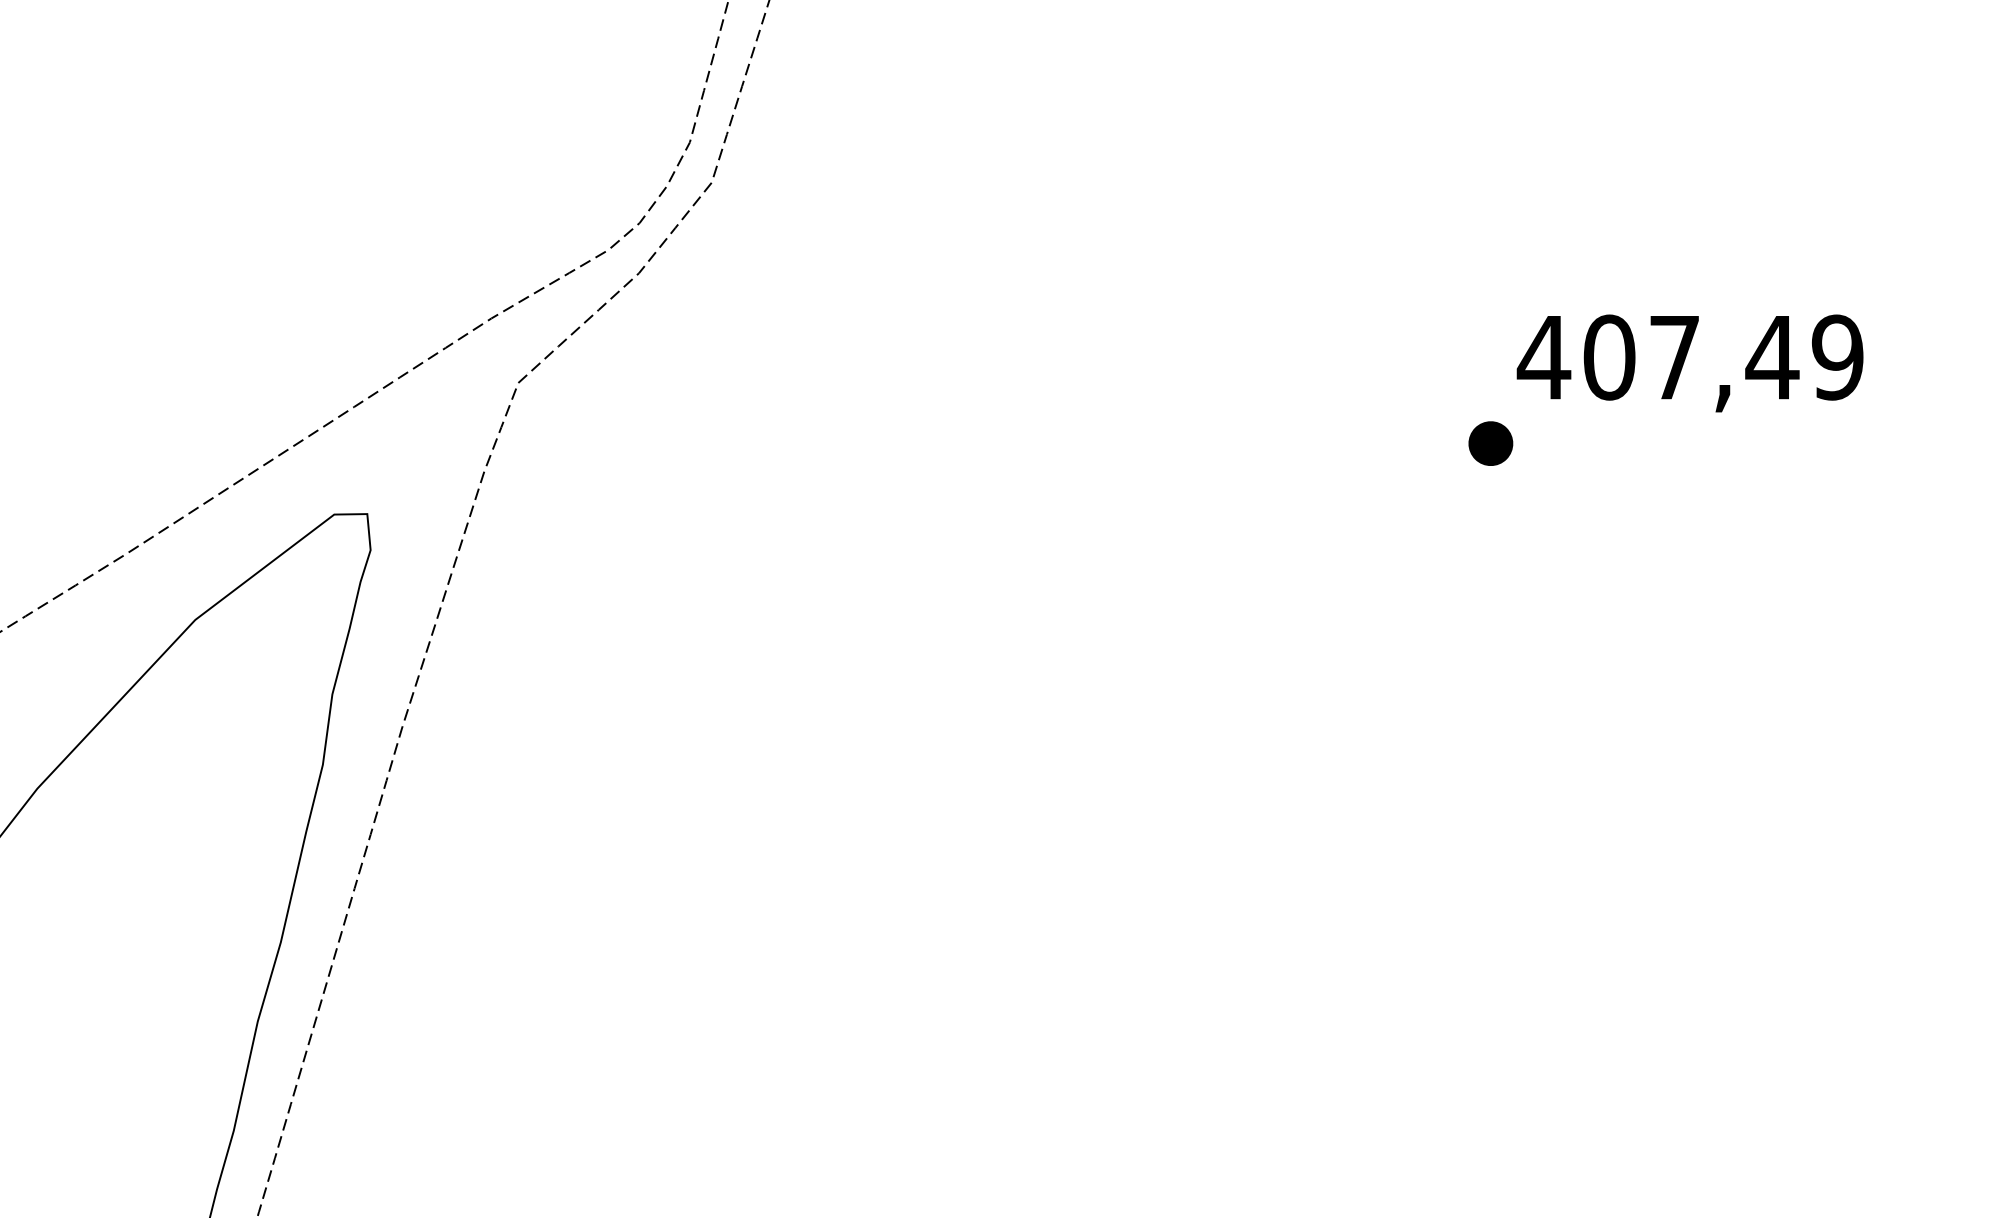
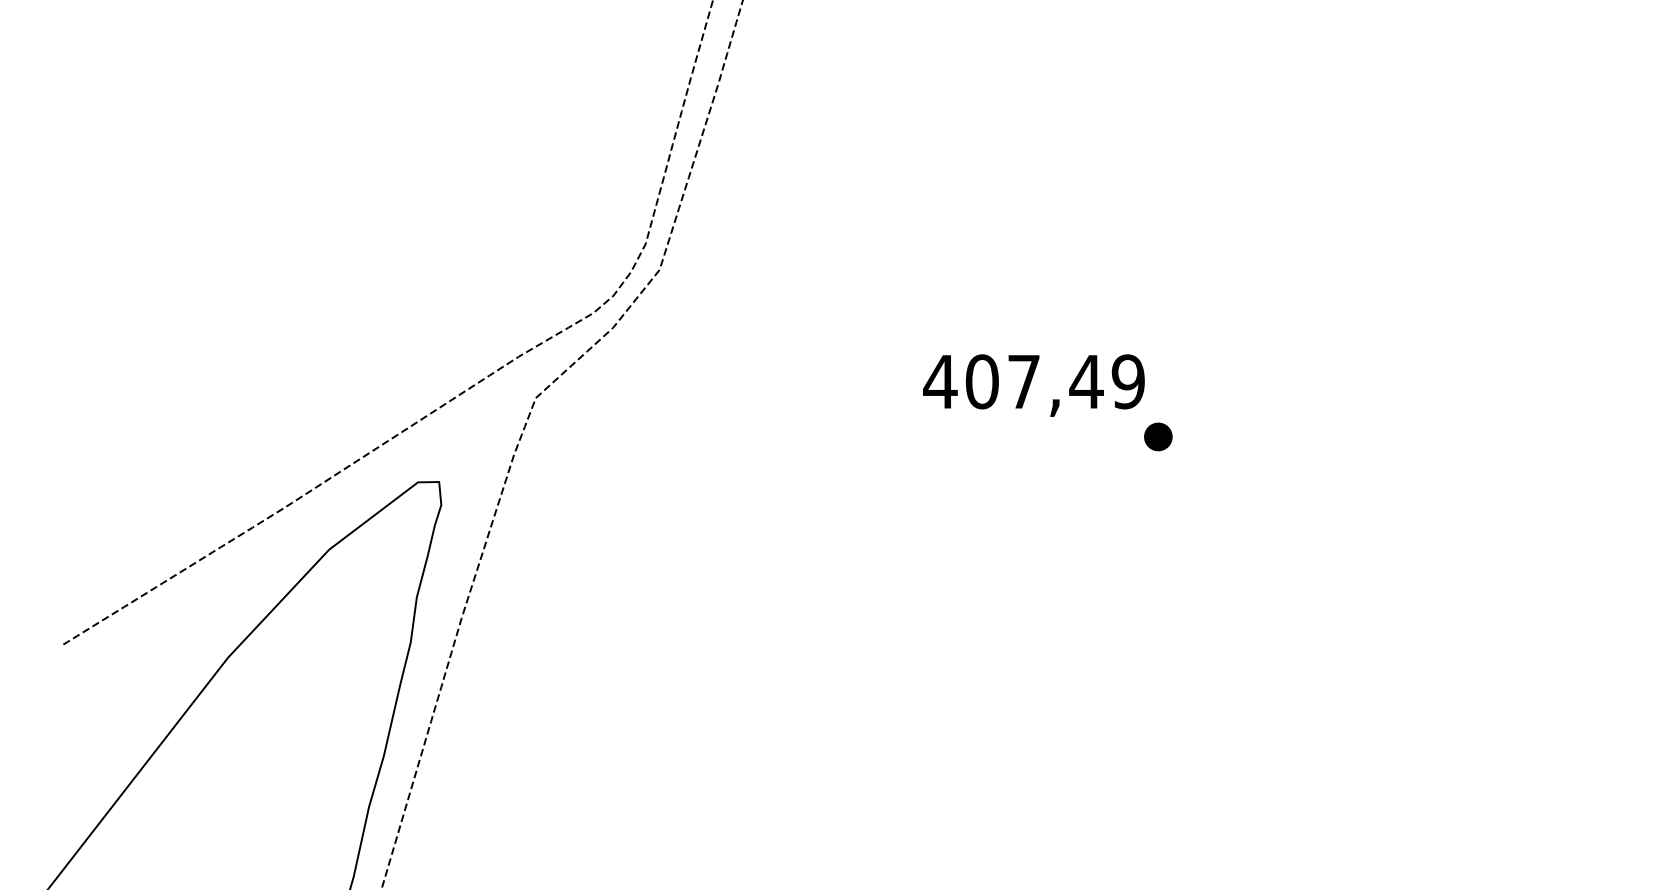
text: (1689, 363) -> (1033, 385), moved

